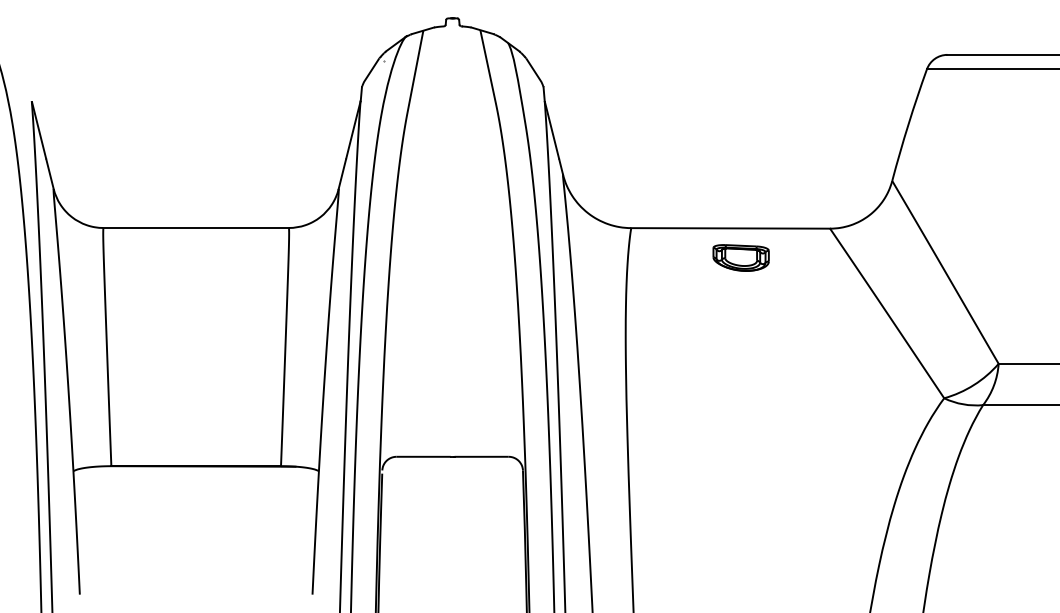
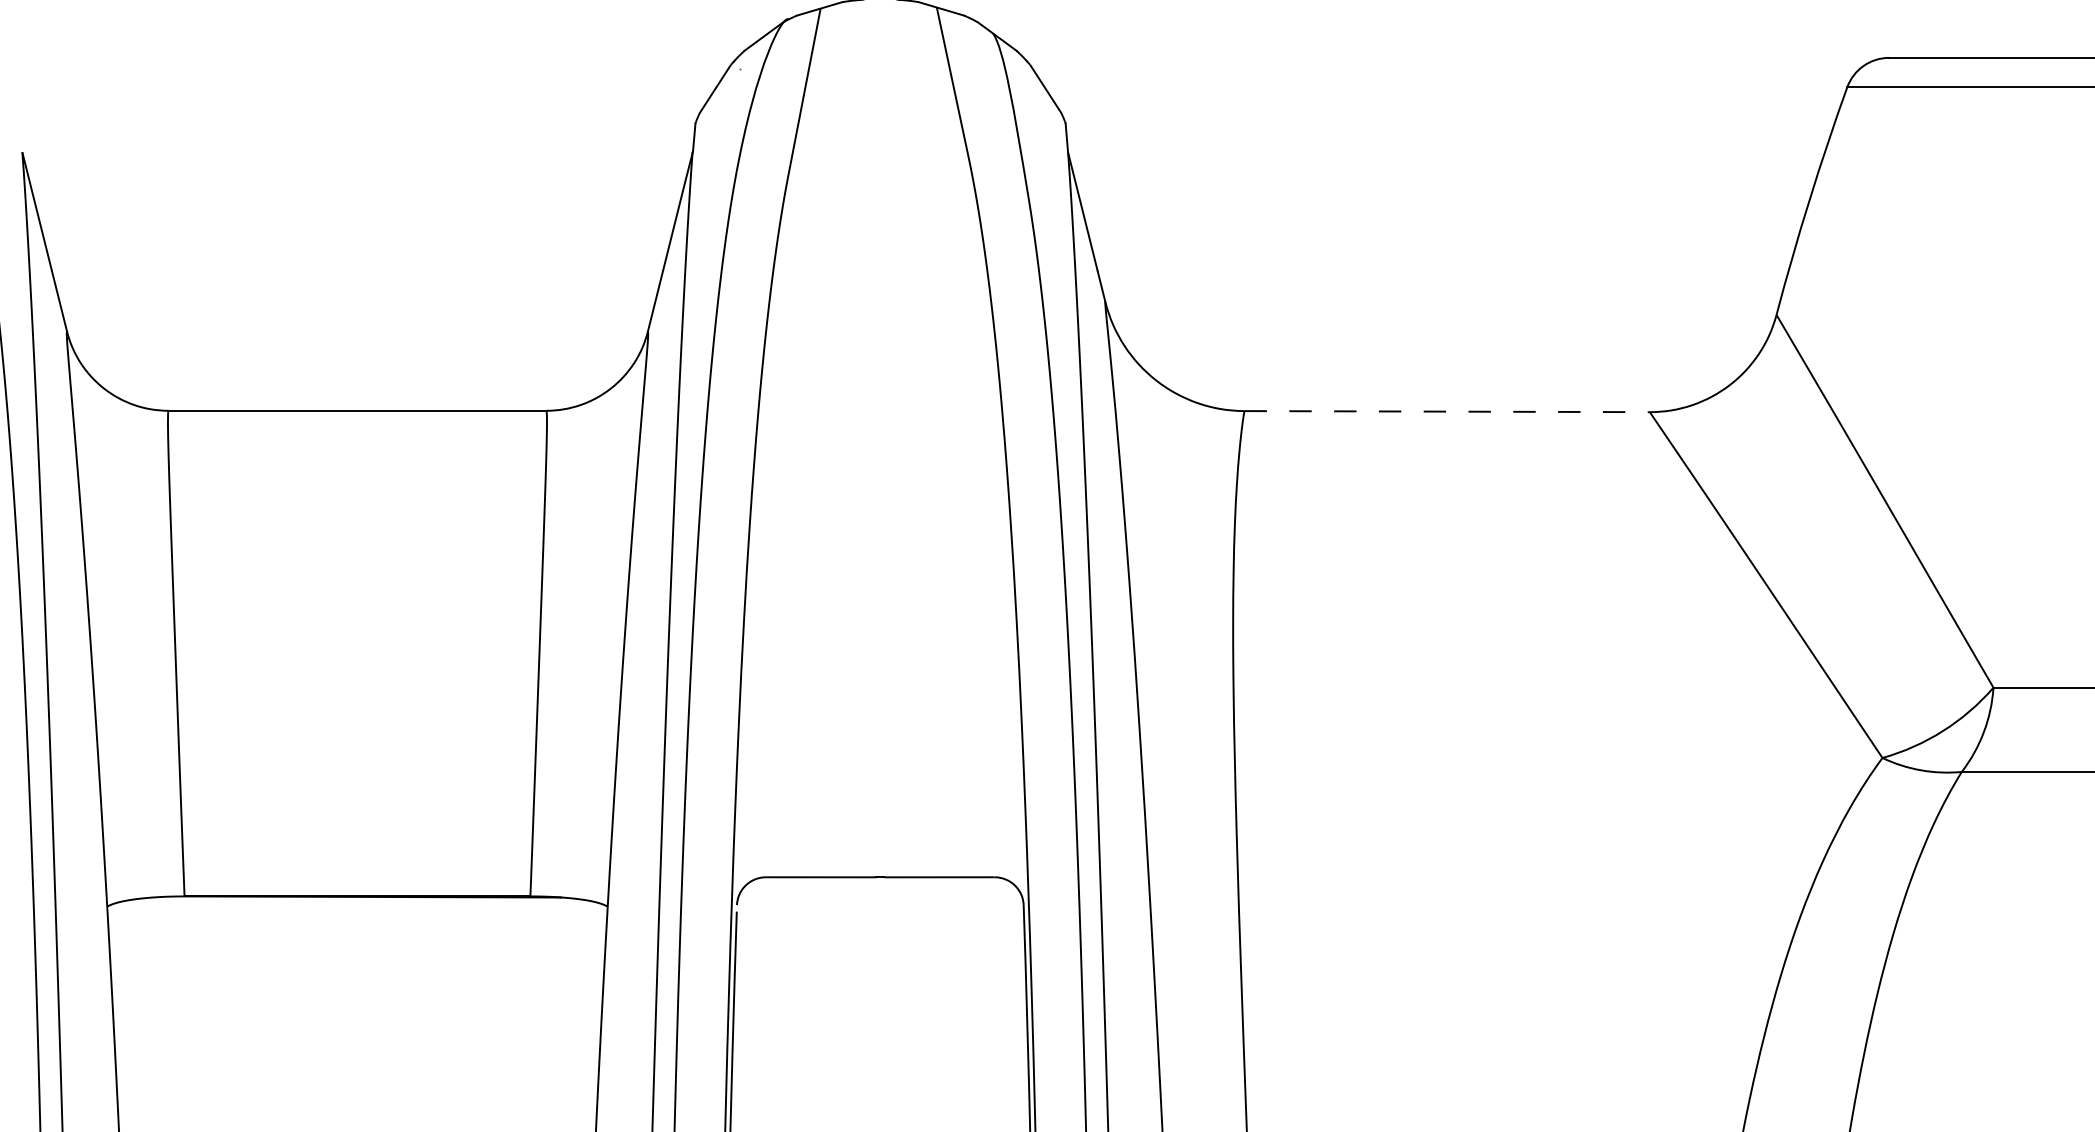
line: (731, 228) -> (1448, 411), solid -> dashed
part: (740, 257) -> (1467, 470), removed

